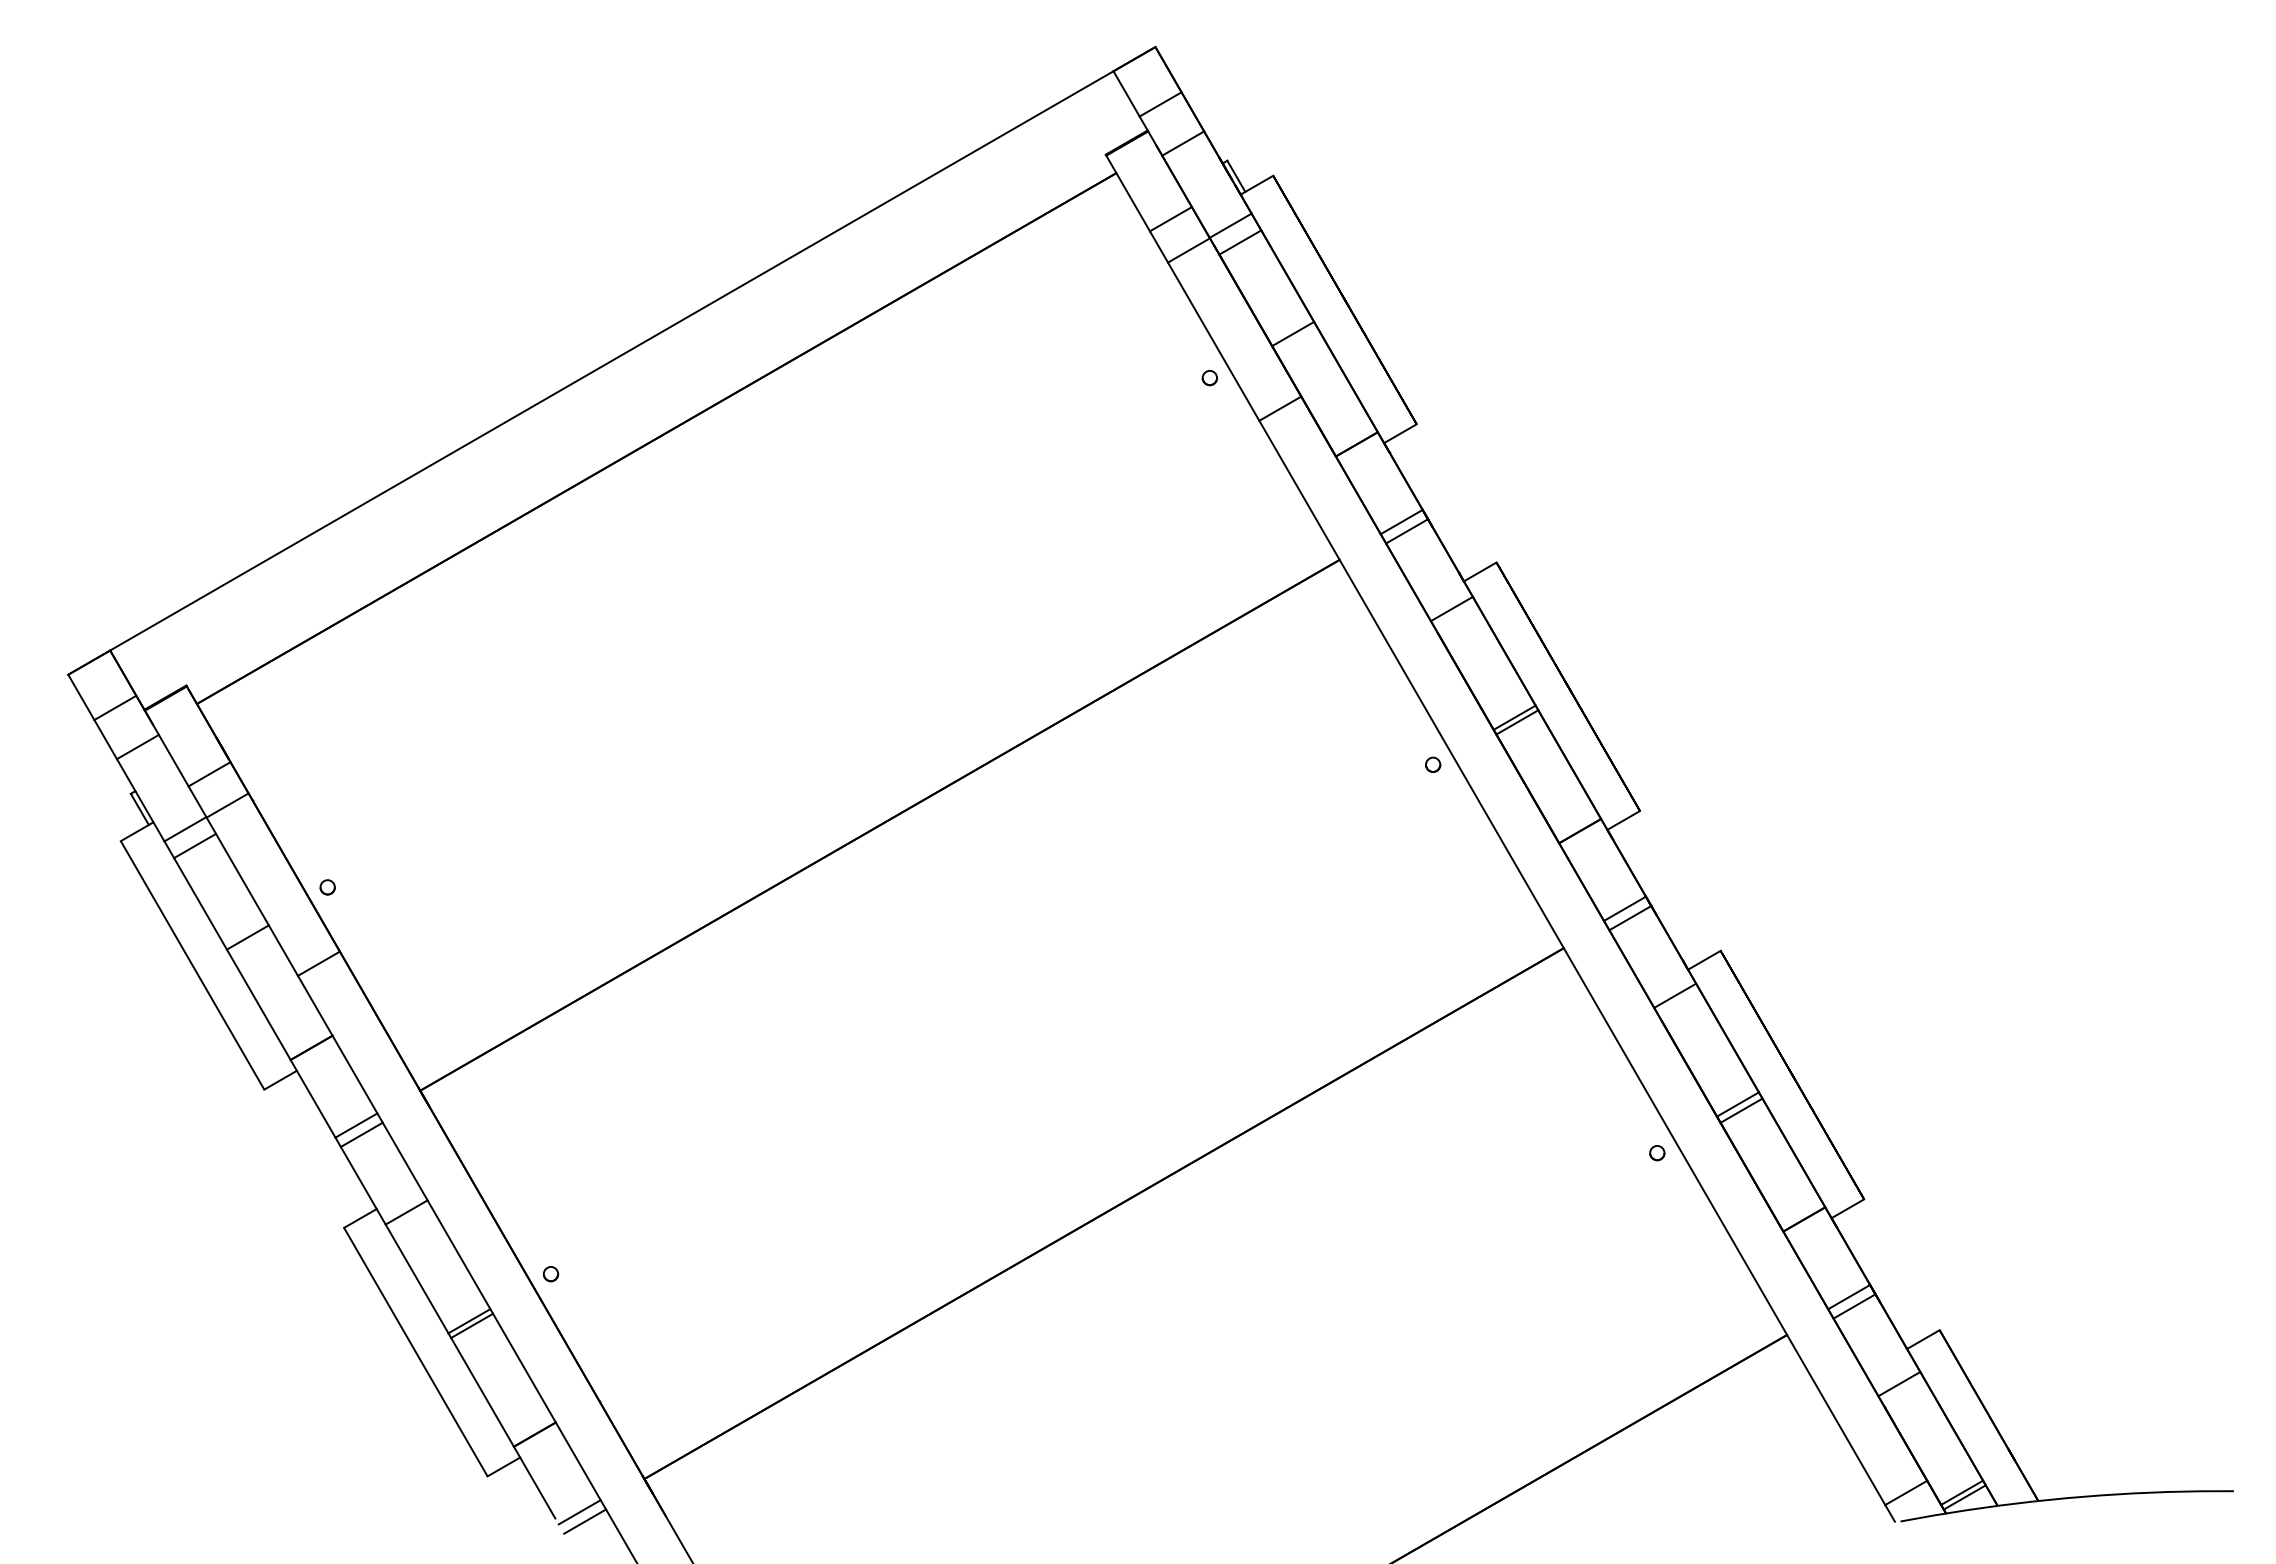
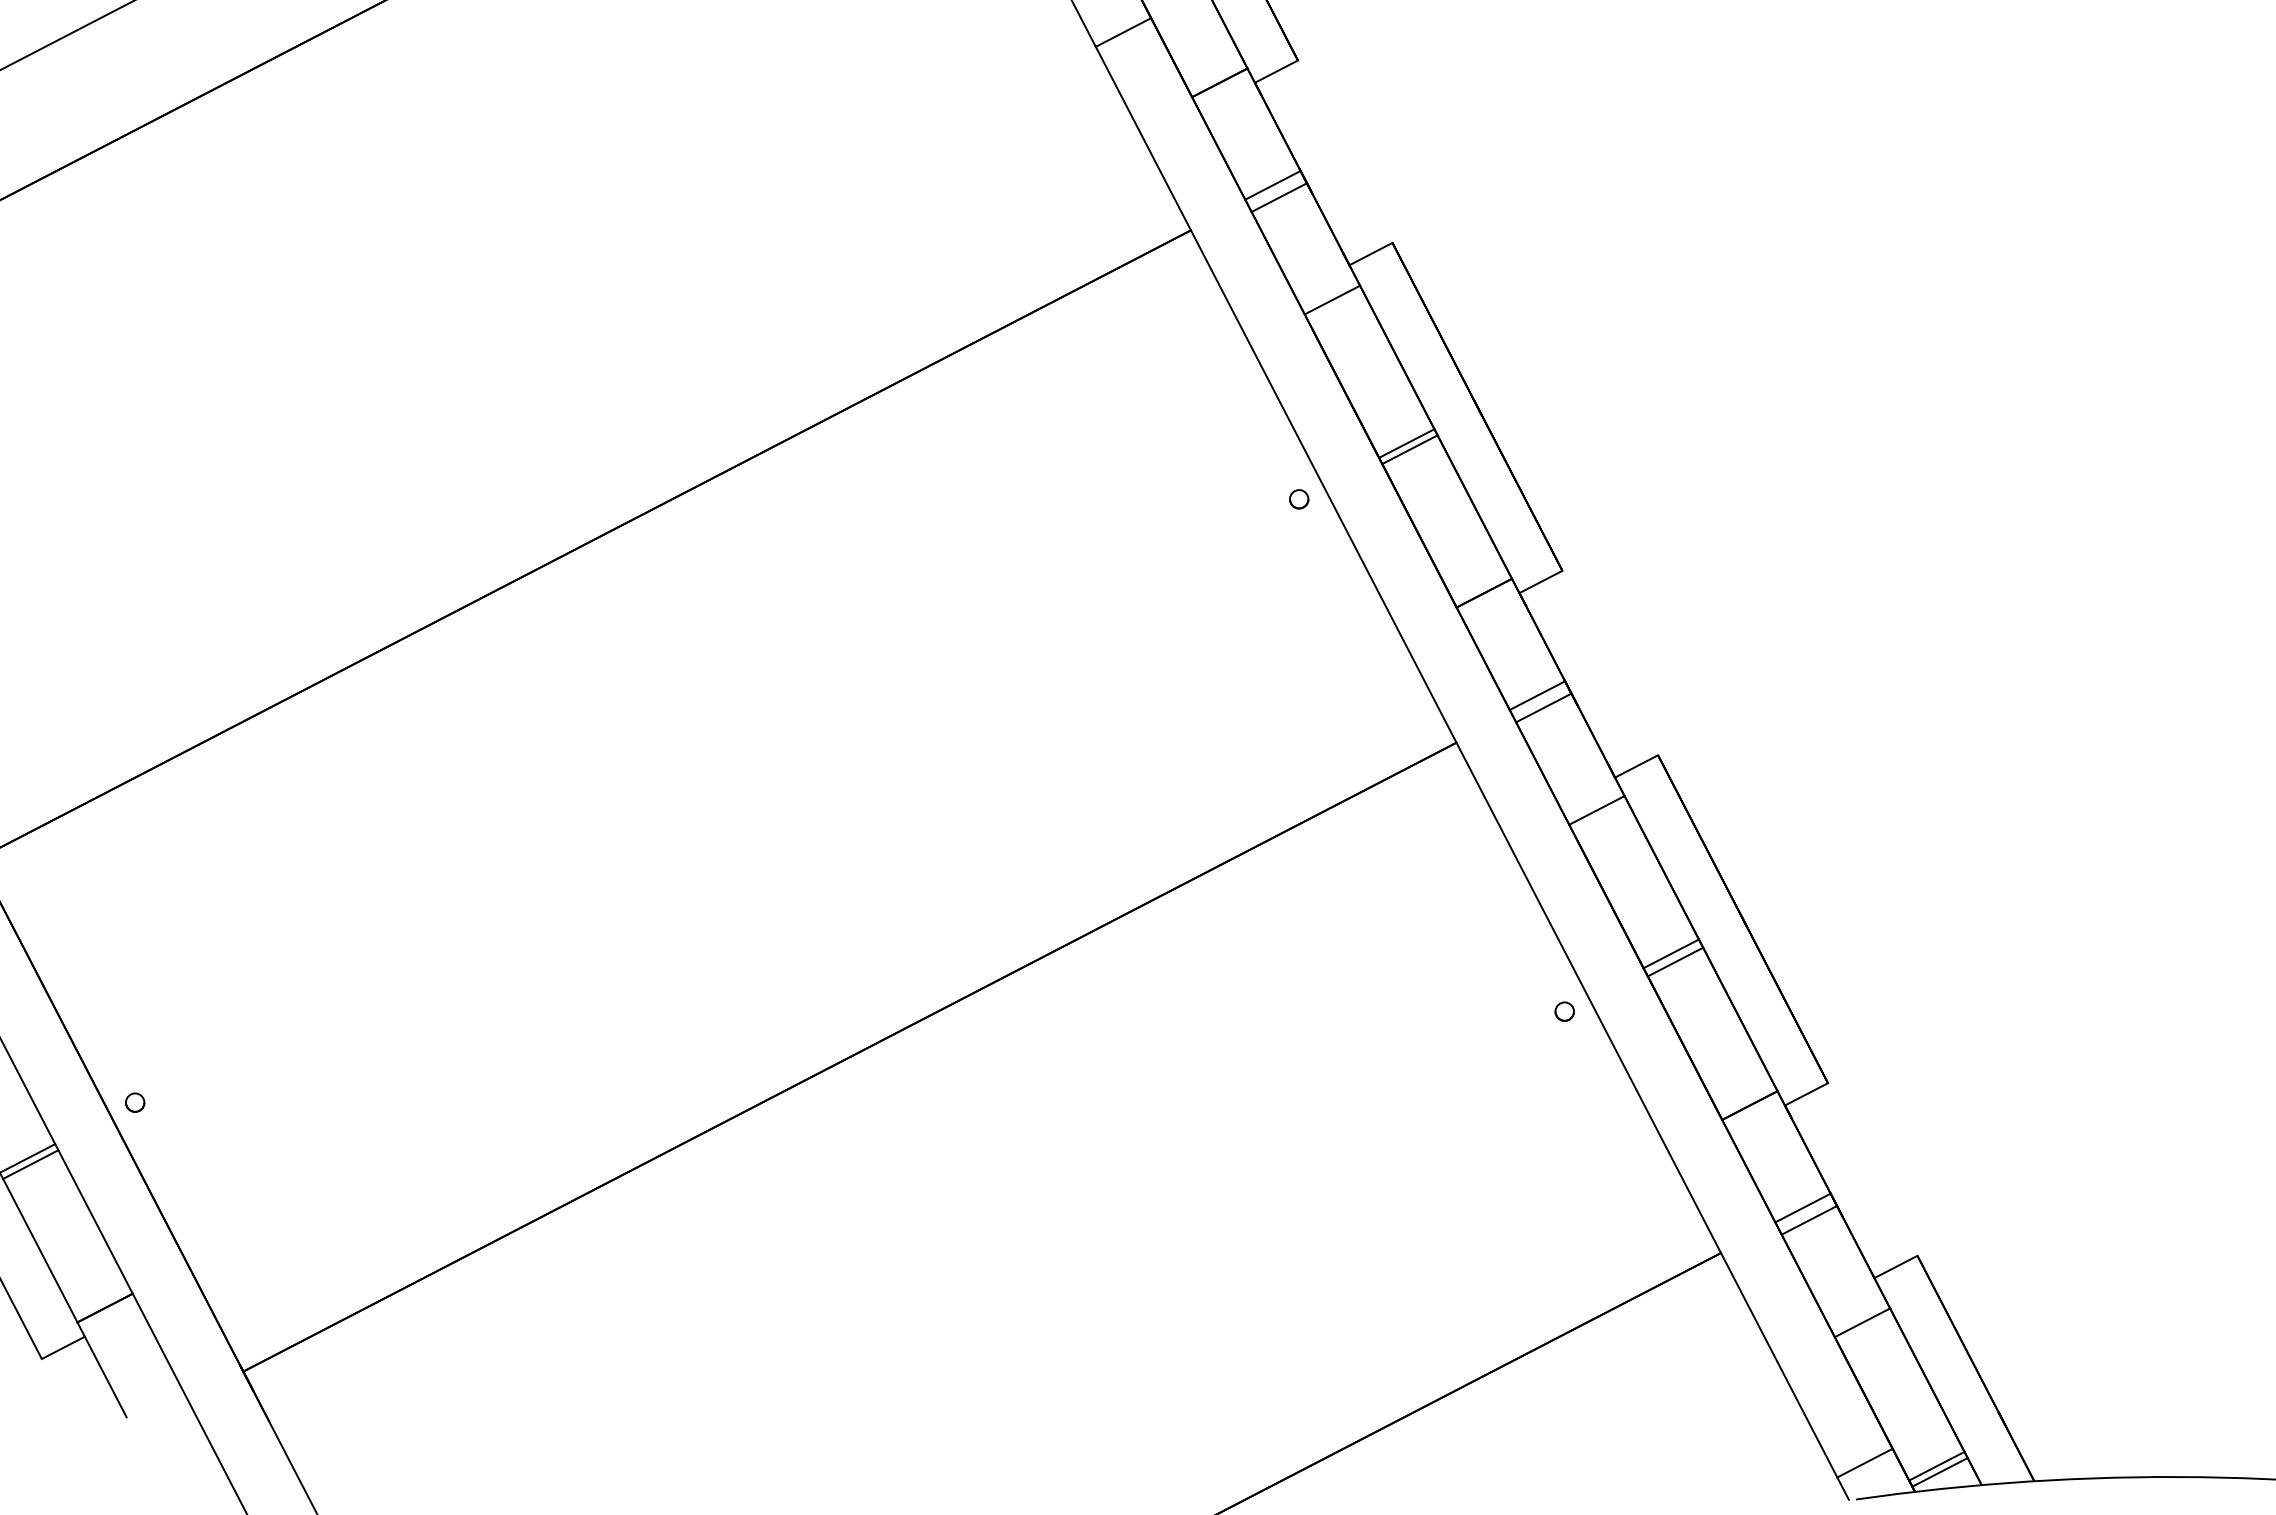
line: (579, 1512) -> (157, 1410), removed
line: (585, 1521) -> (165, 1422), removed

